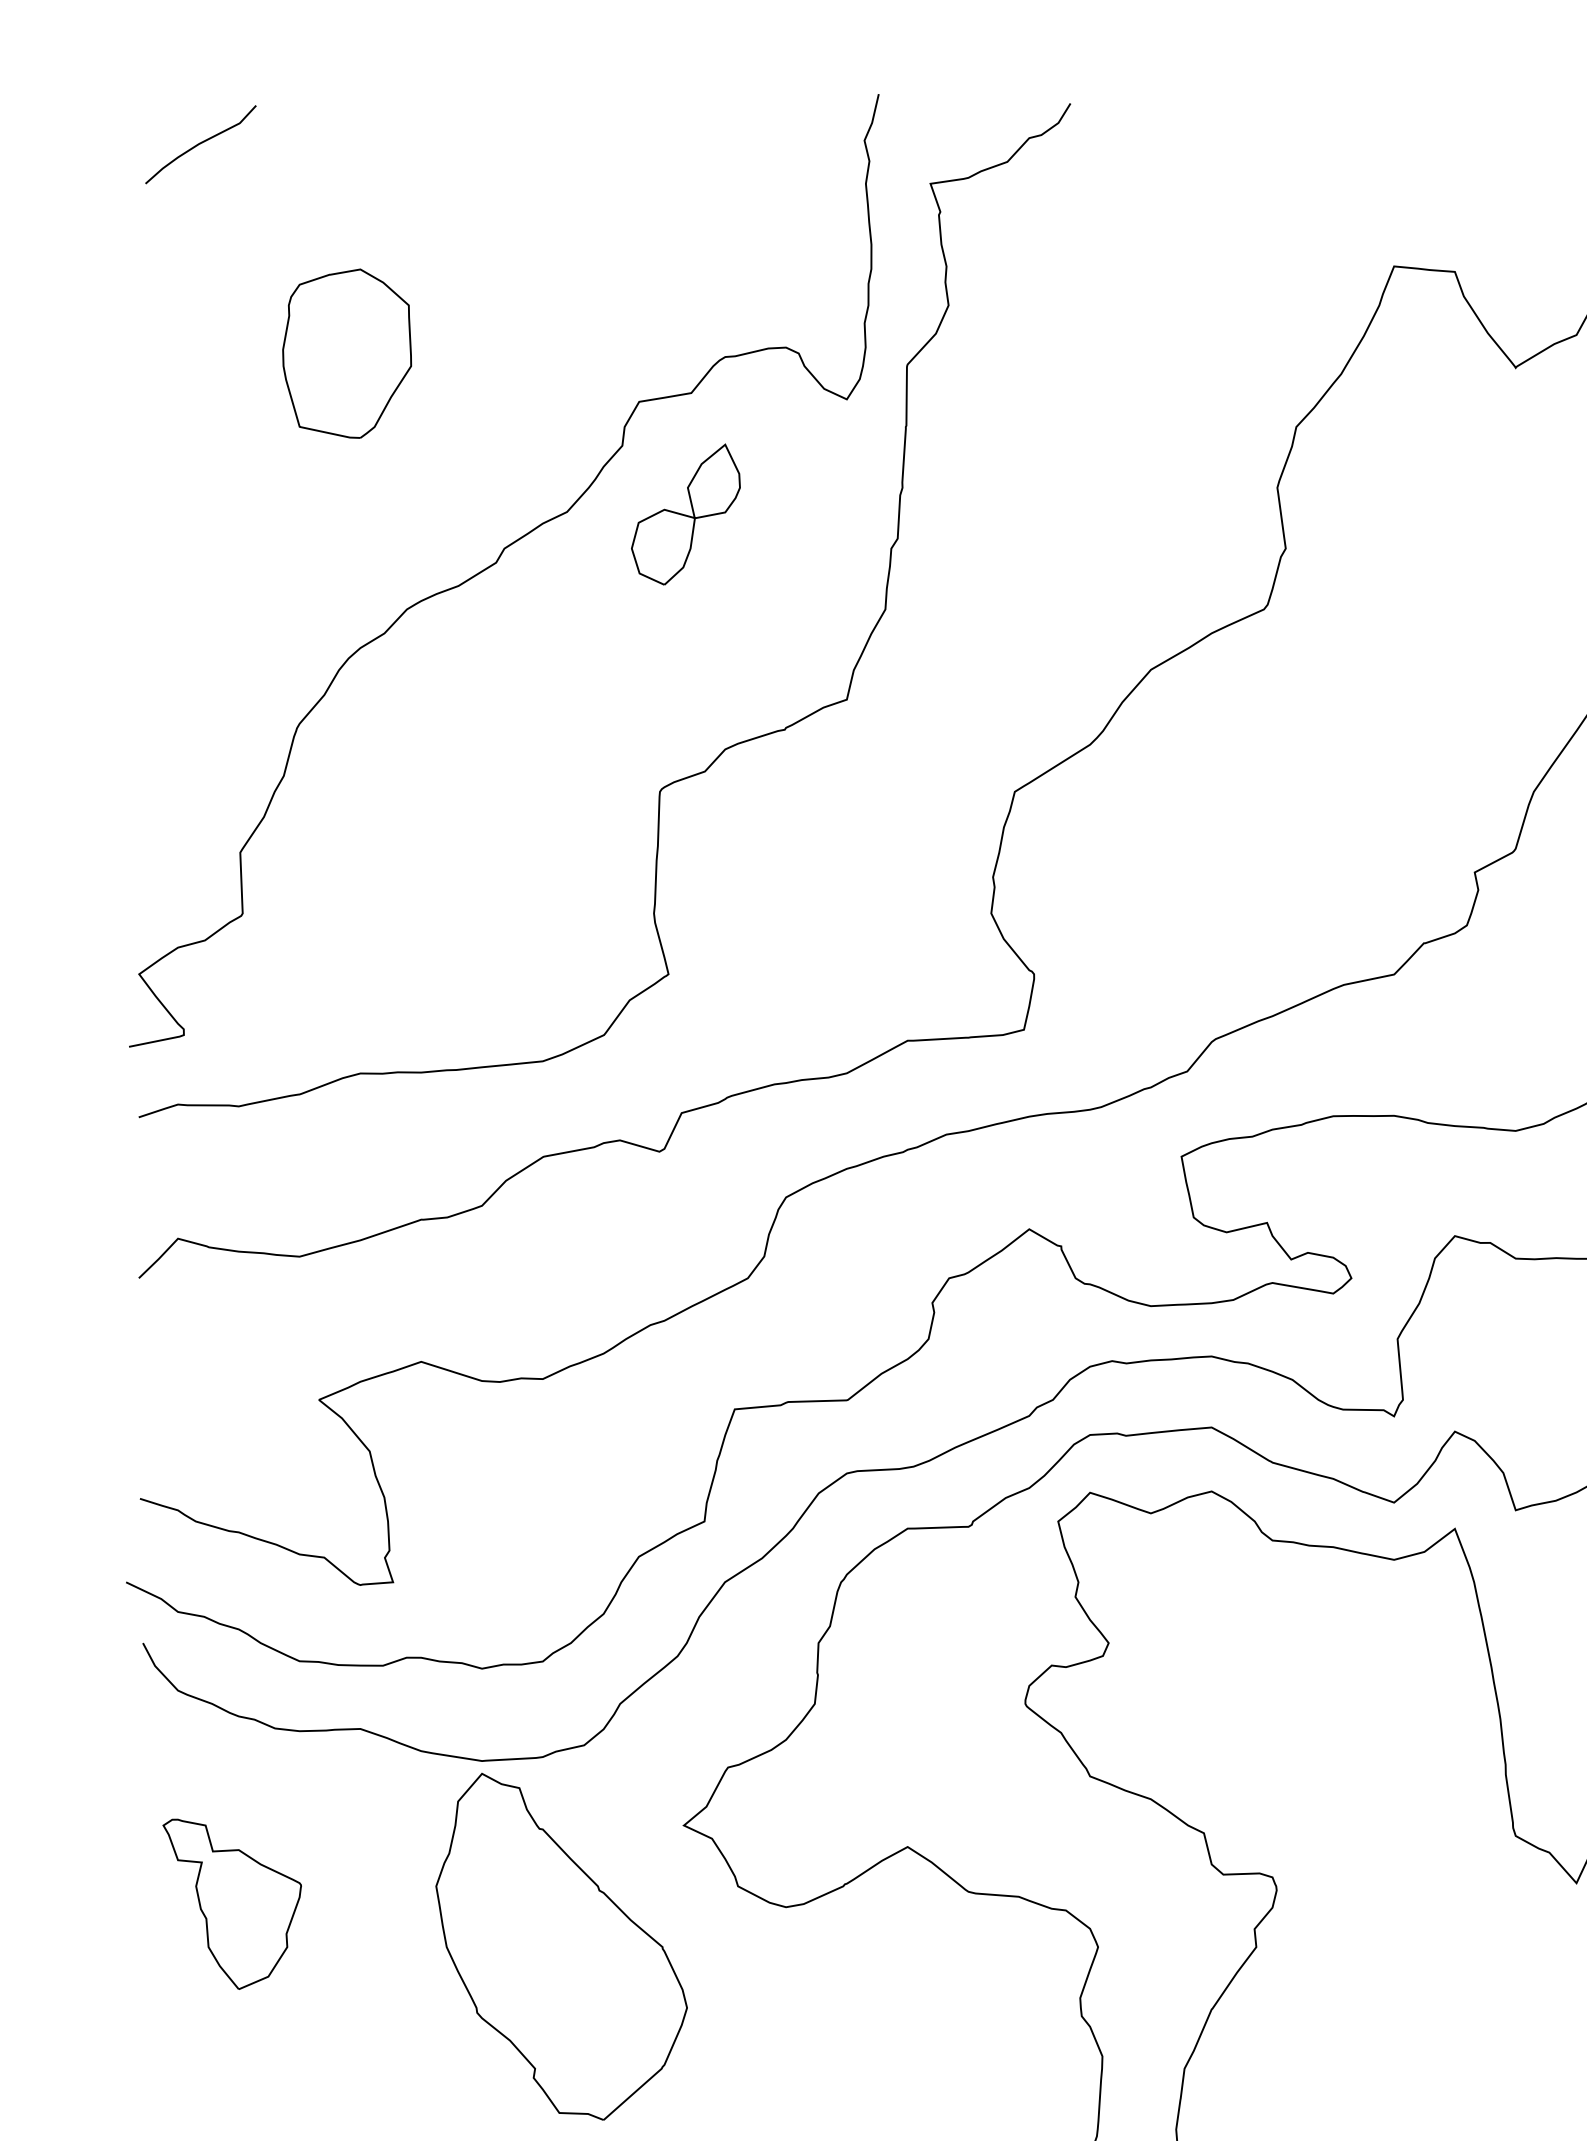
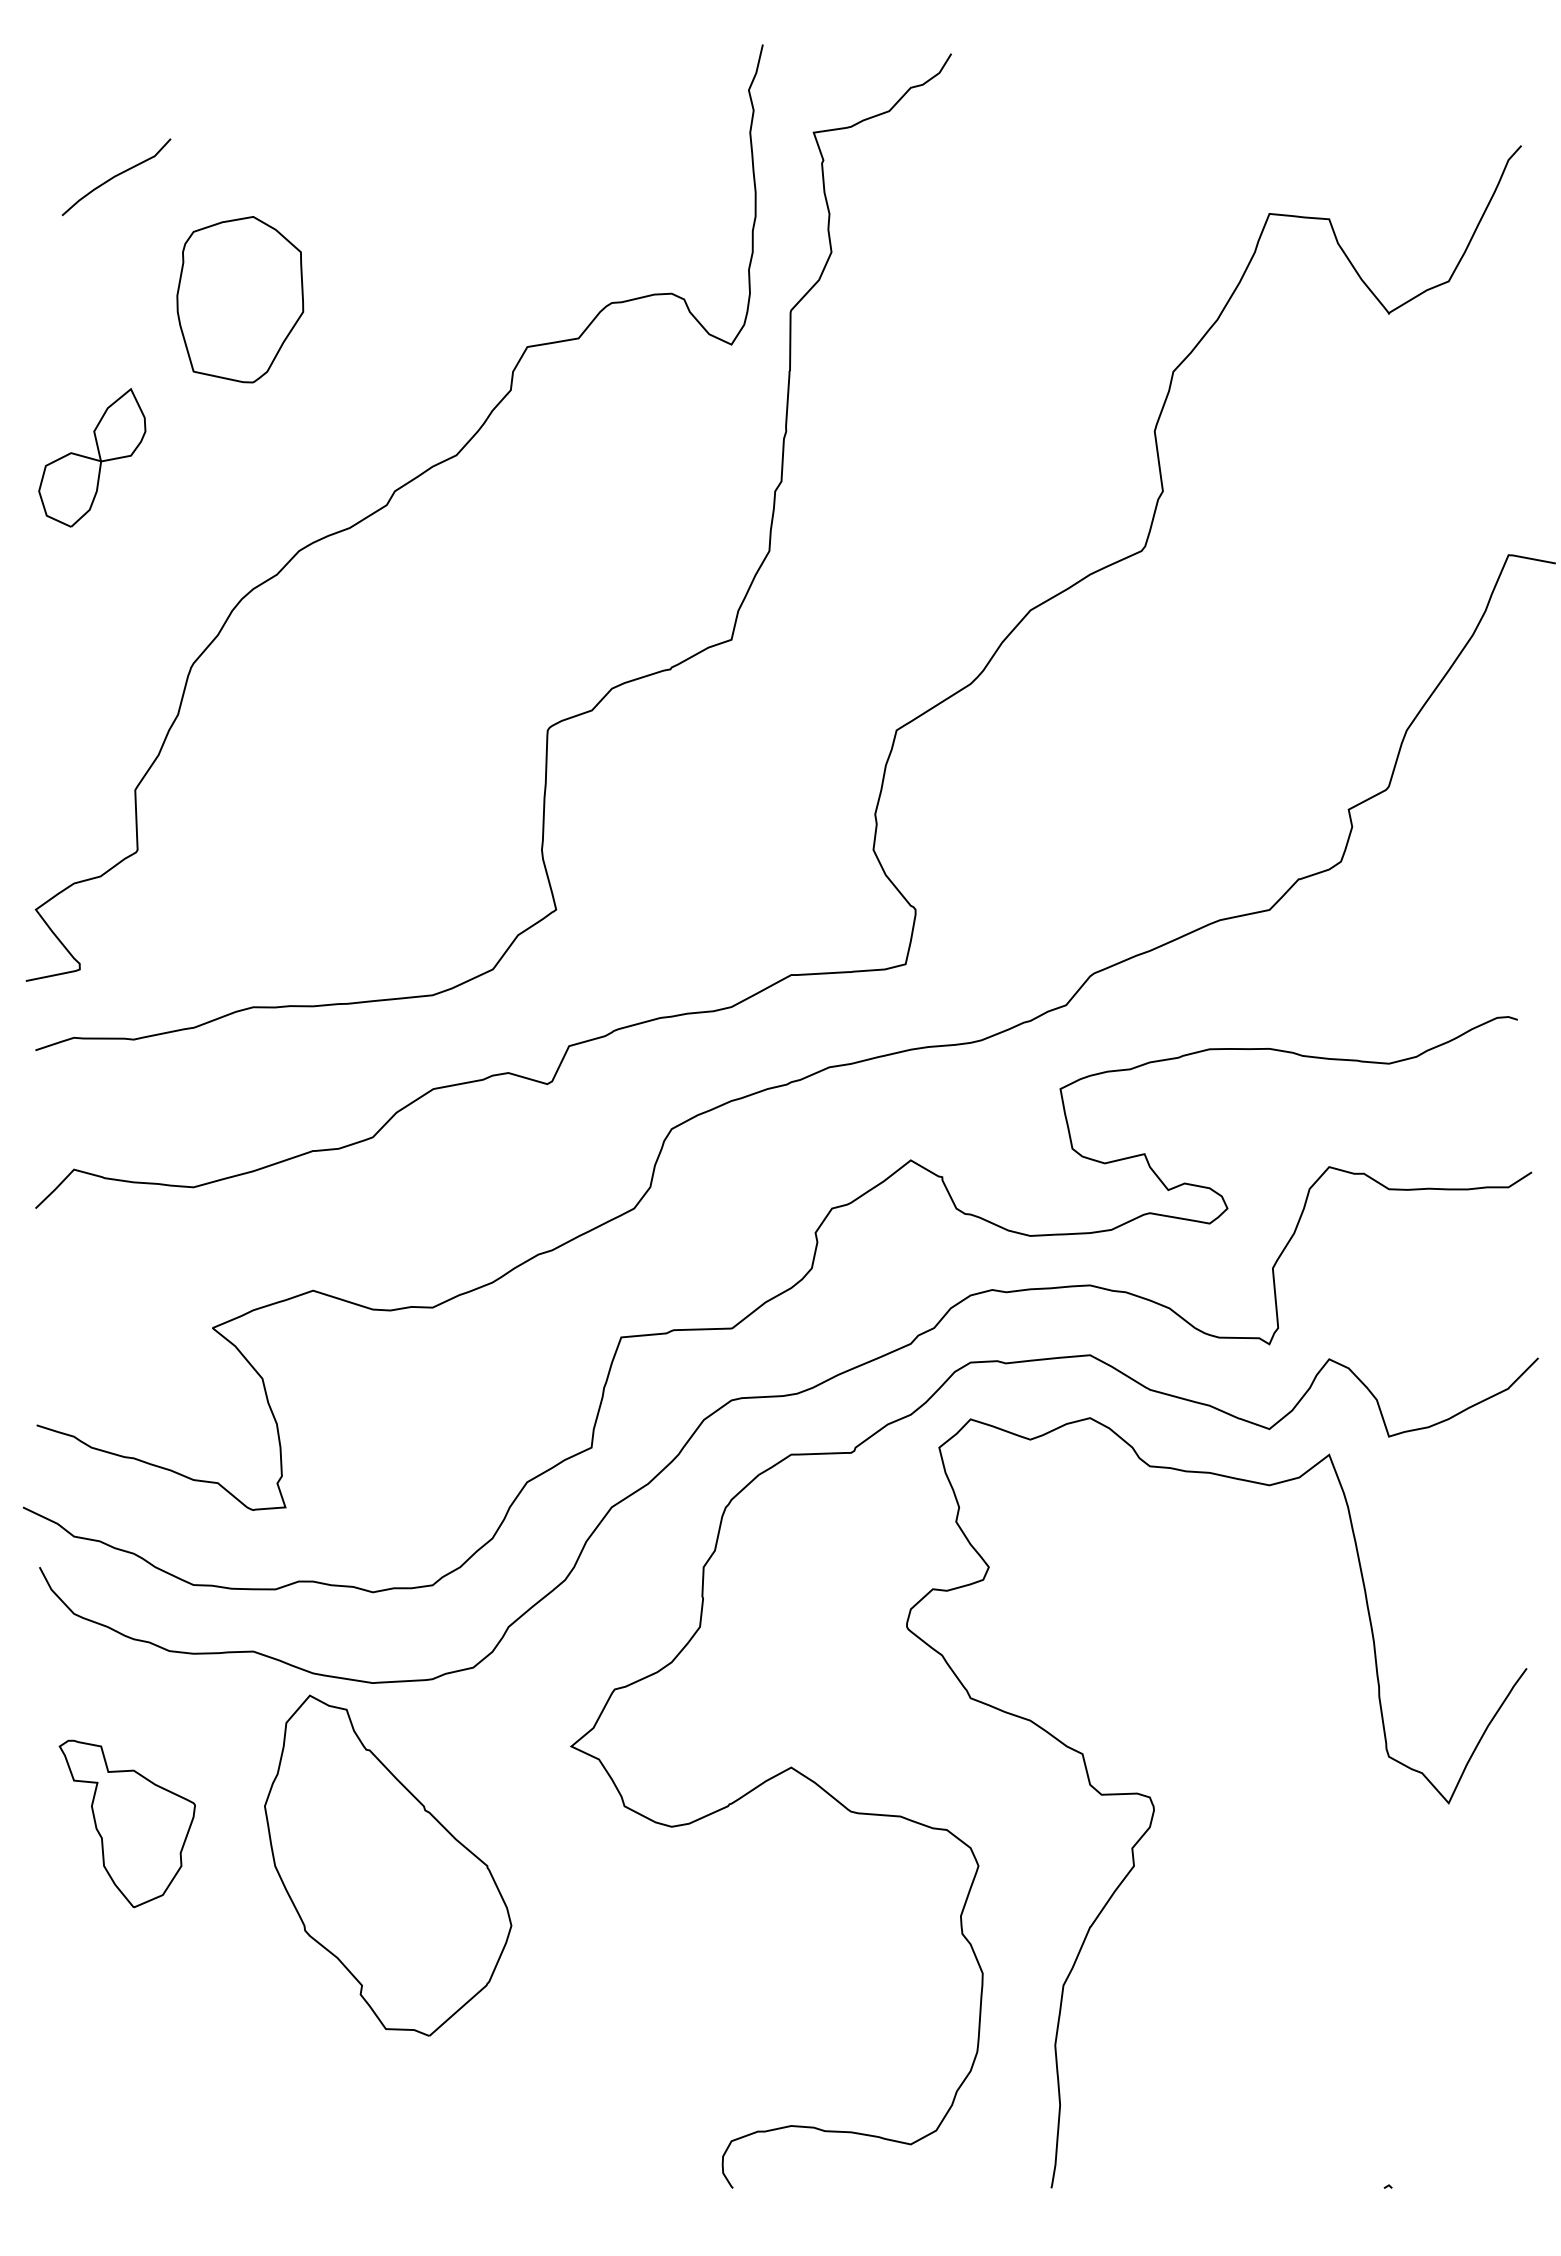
curve: (200, 143) -> (116, 176), moved
part: (686, 514) -> (92, 457), moved
part: (562, 1946) -> (388, 1865), moved

